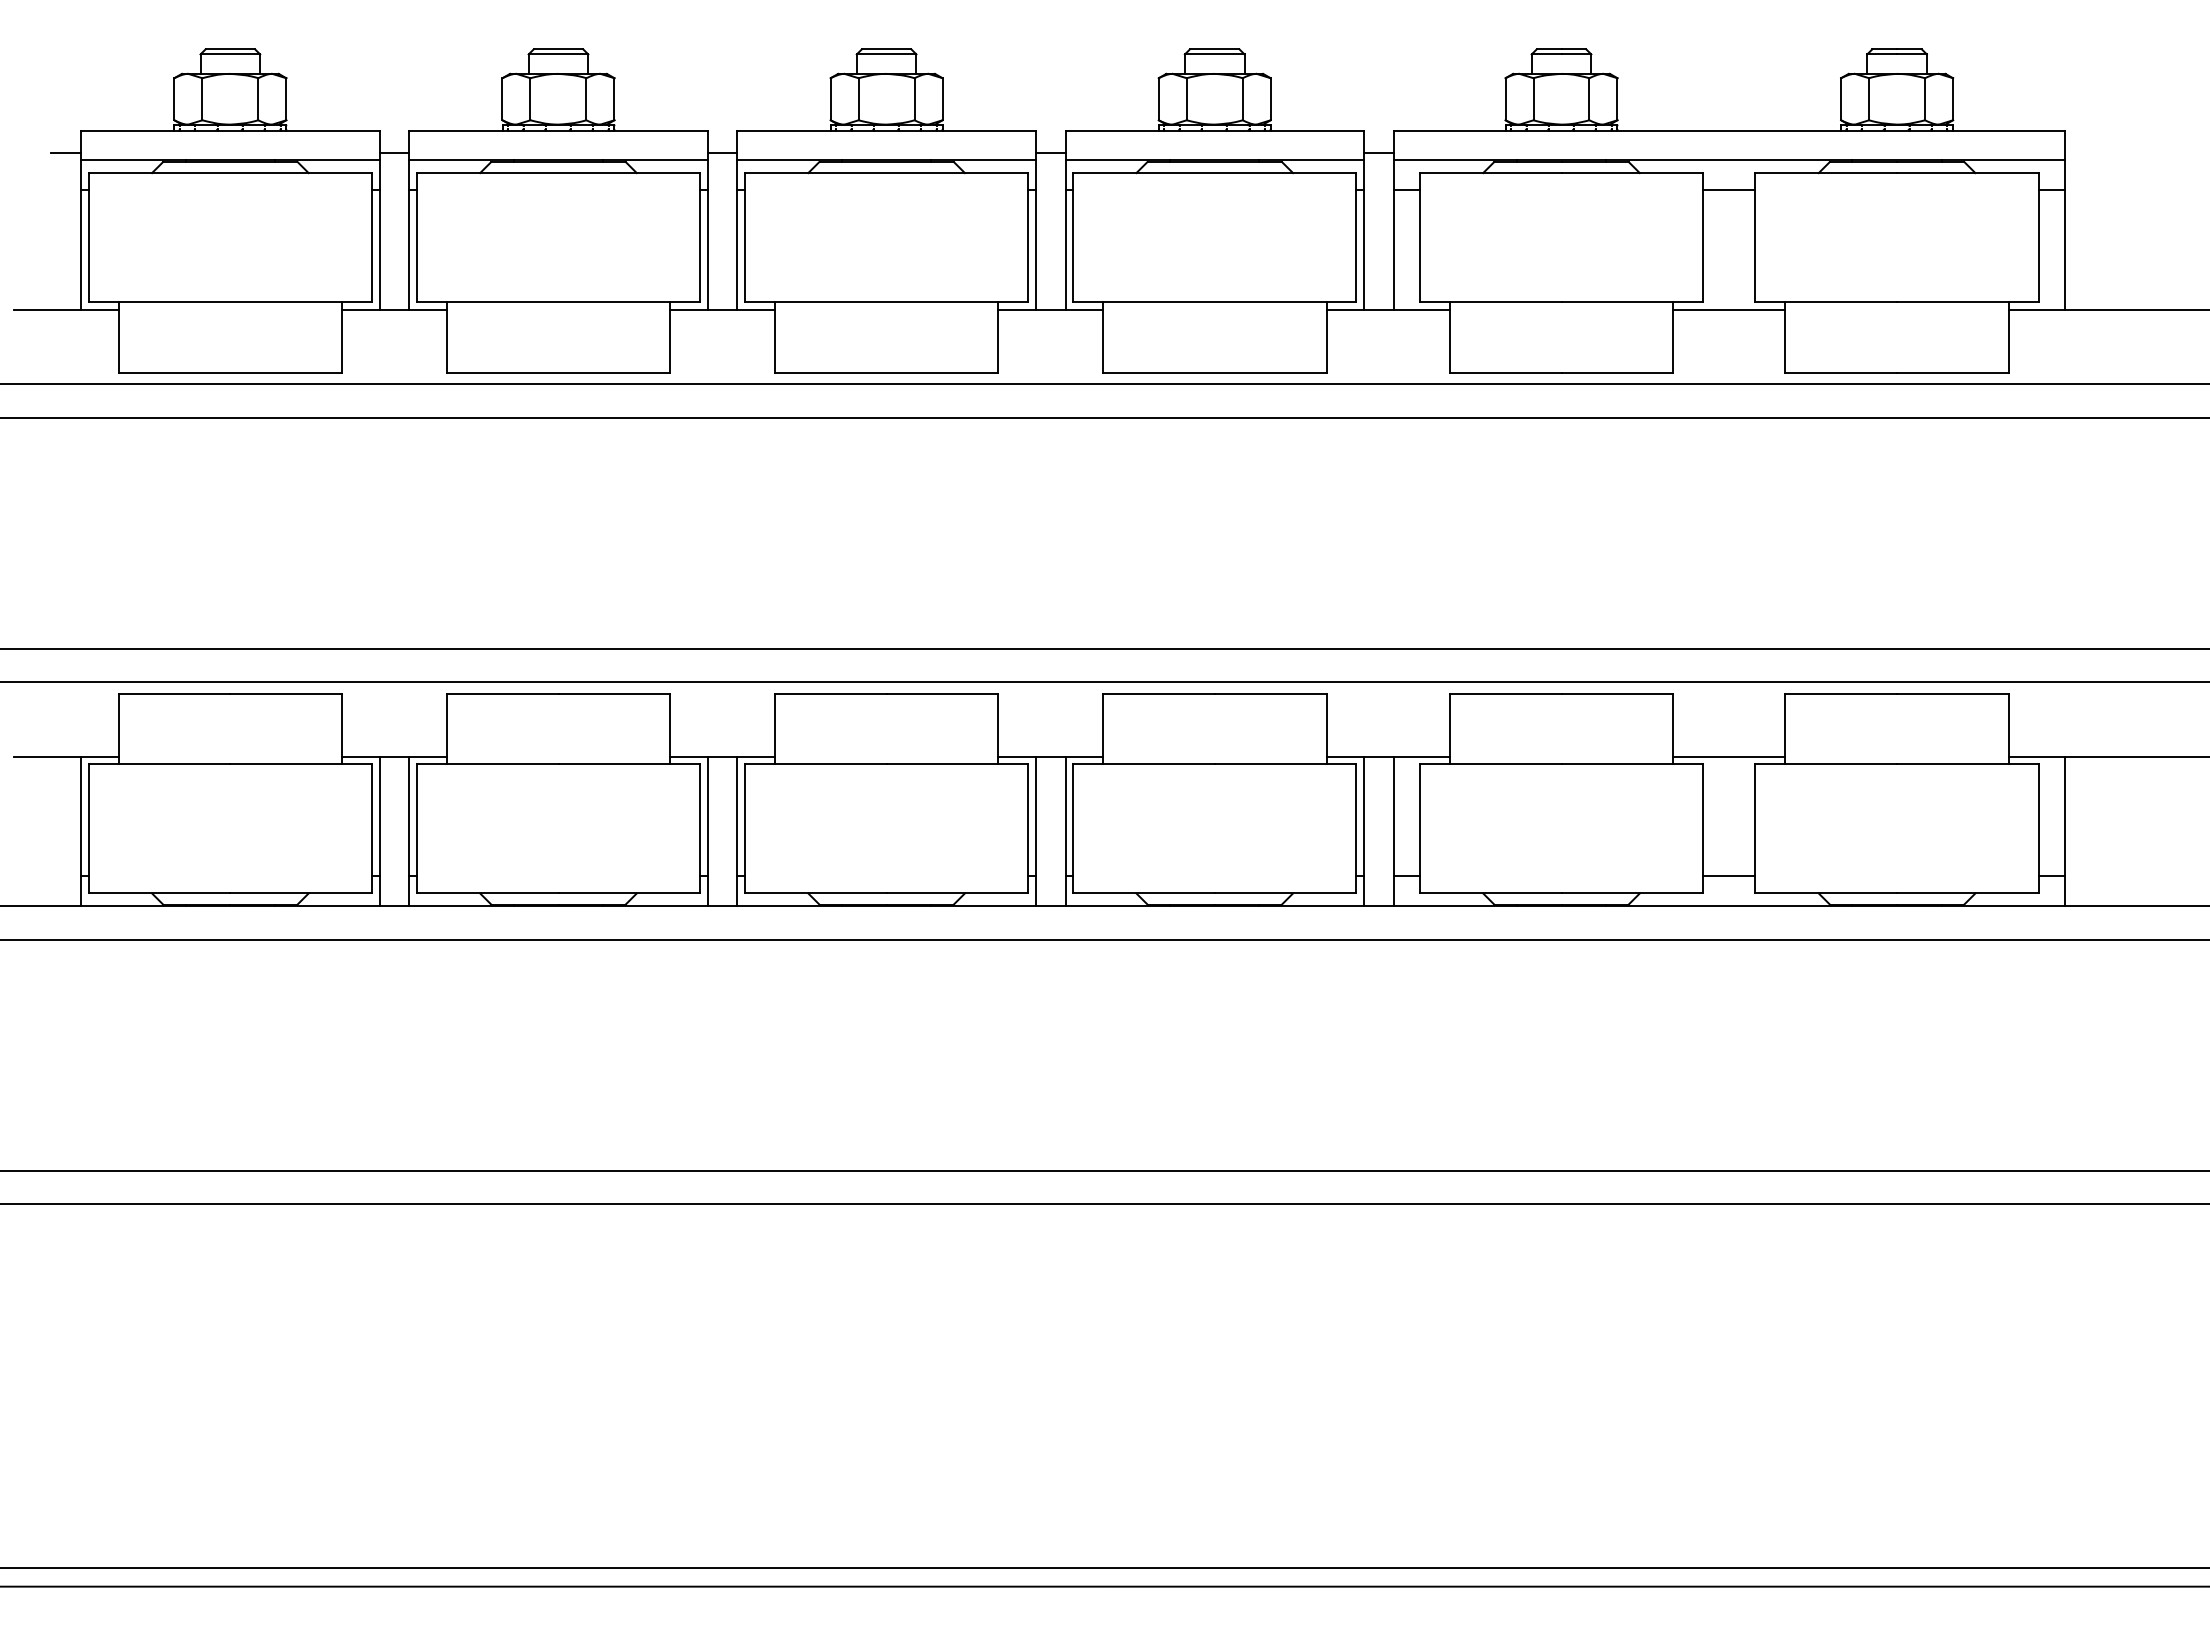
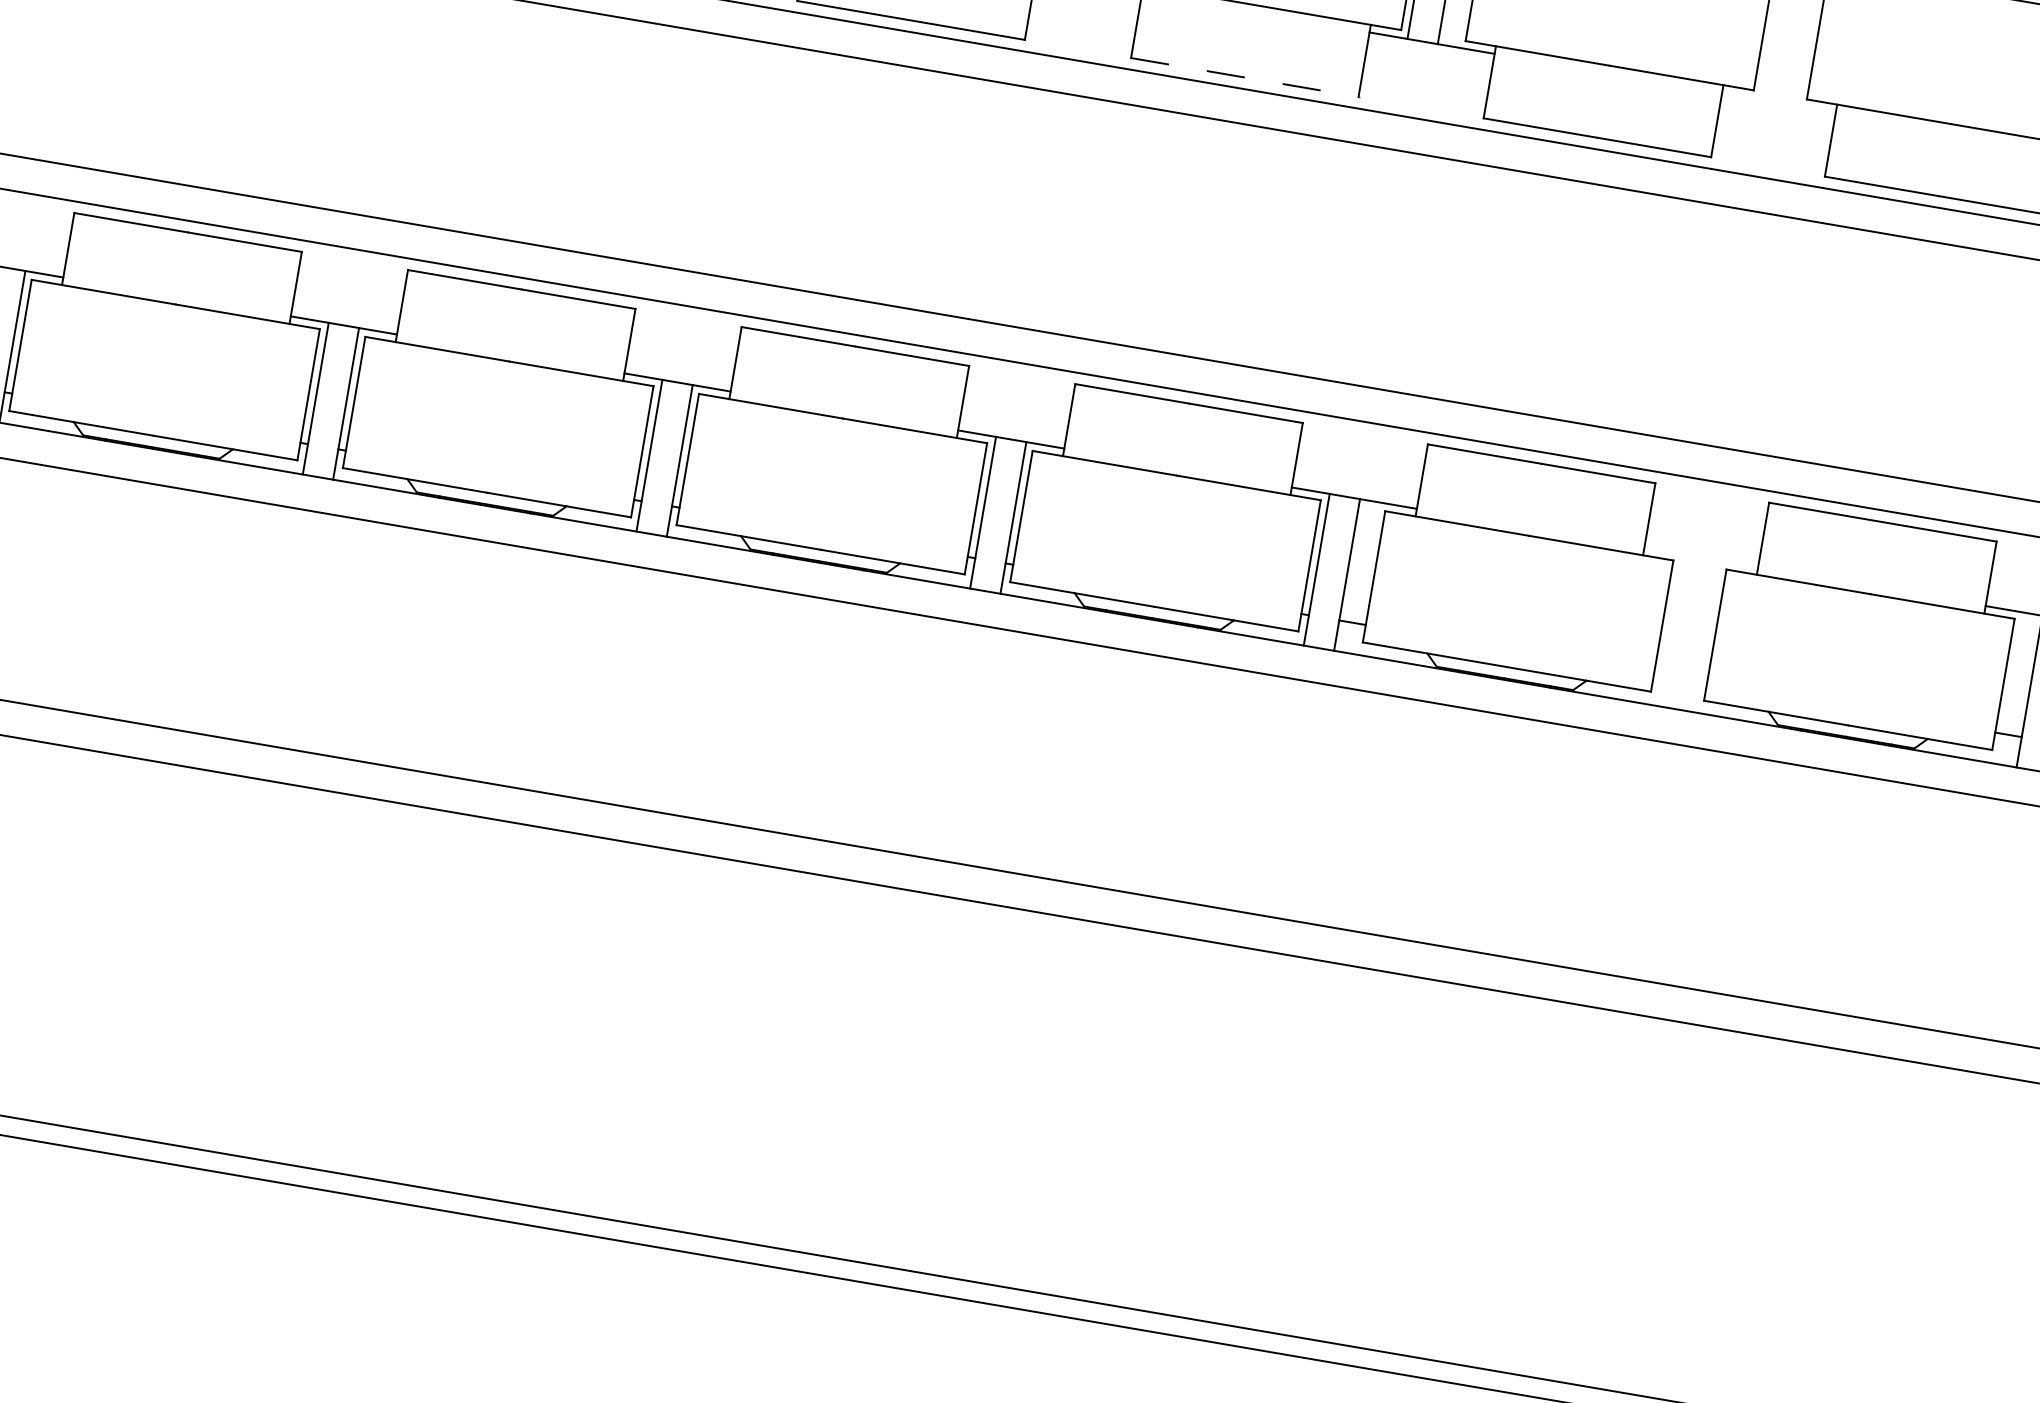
line: (1729, 309) -> (1779, 102), removed
line: (1214, 372) -> (1244, 77), solid -> dashed
line: (1729, 757) -> (1701, 558), removed
line: (1729, 876) -> (1680, 679), removed

